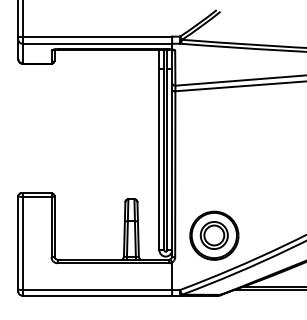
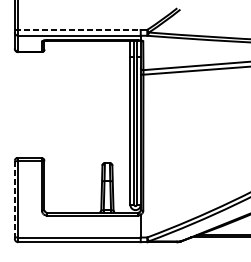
line: (95, 36) -> (77, 29), solid -> dashed
part: (214, 235) -> (175, 192), removed
line: (18, 243) -> (14, 199), solid -> dashed

